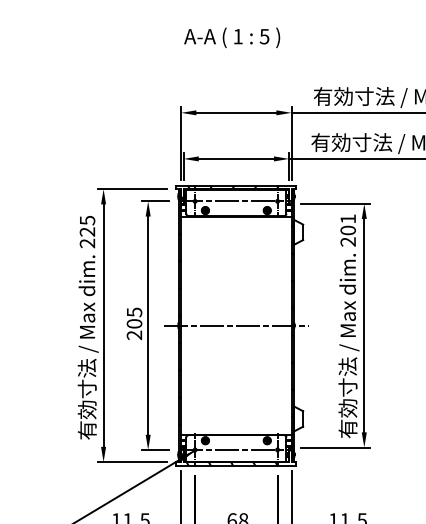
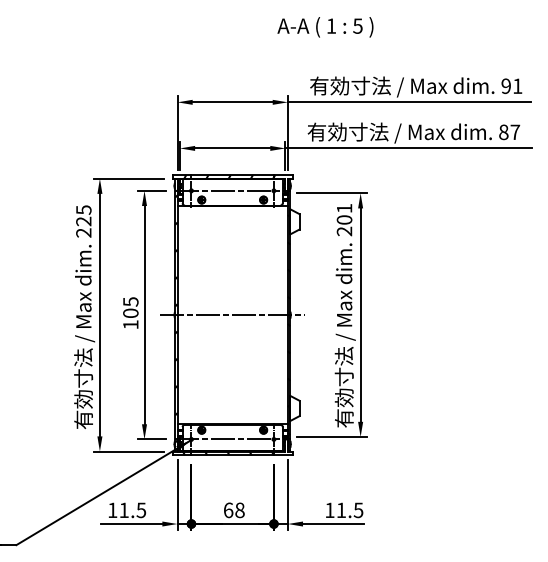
text: (232, 38) -> (325, 27), moved
text: (134, 335) -> (130, 324), 205 -> 105

